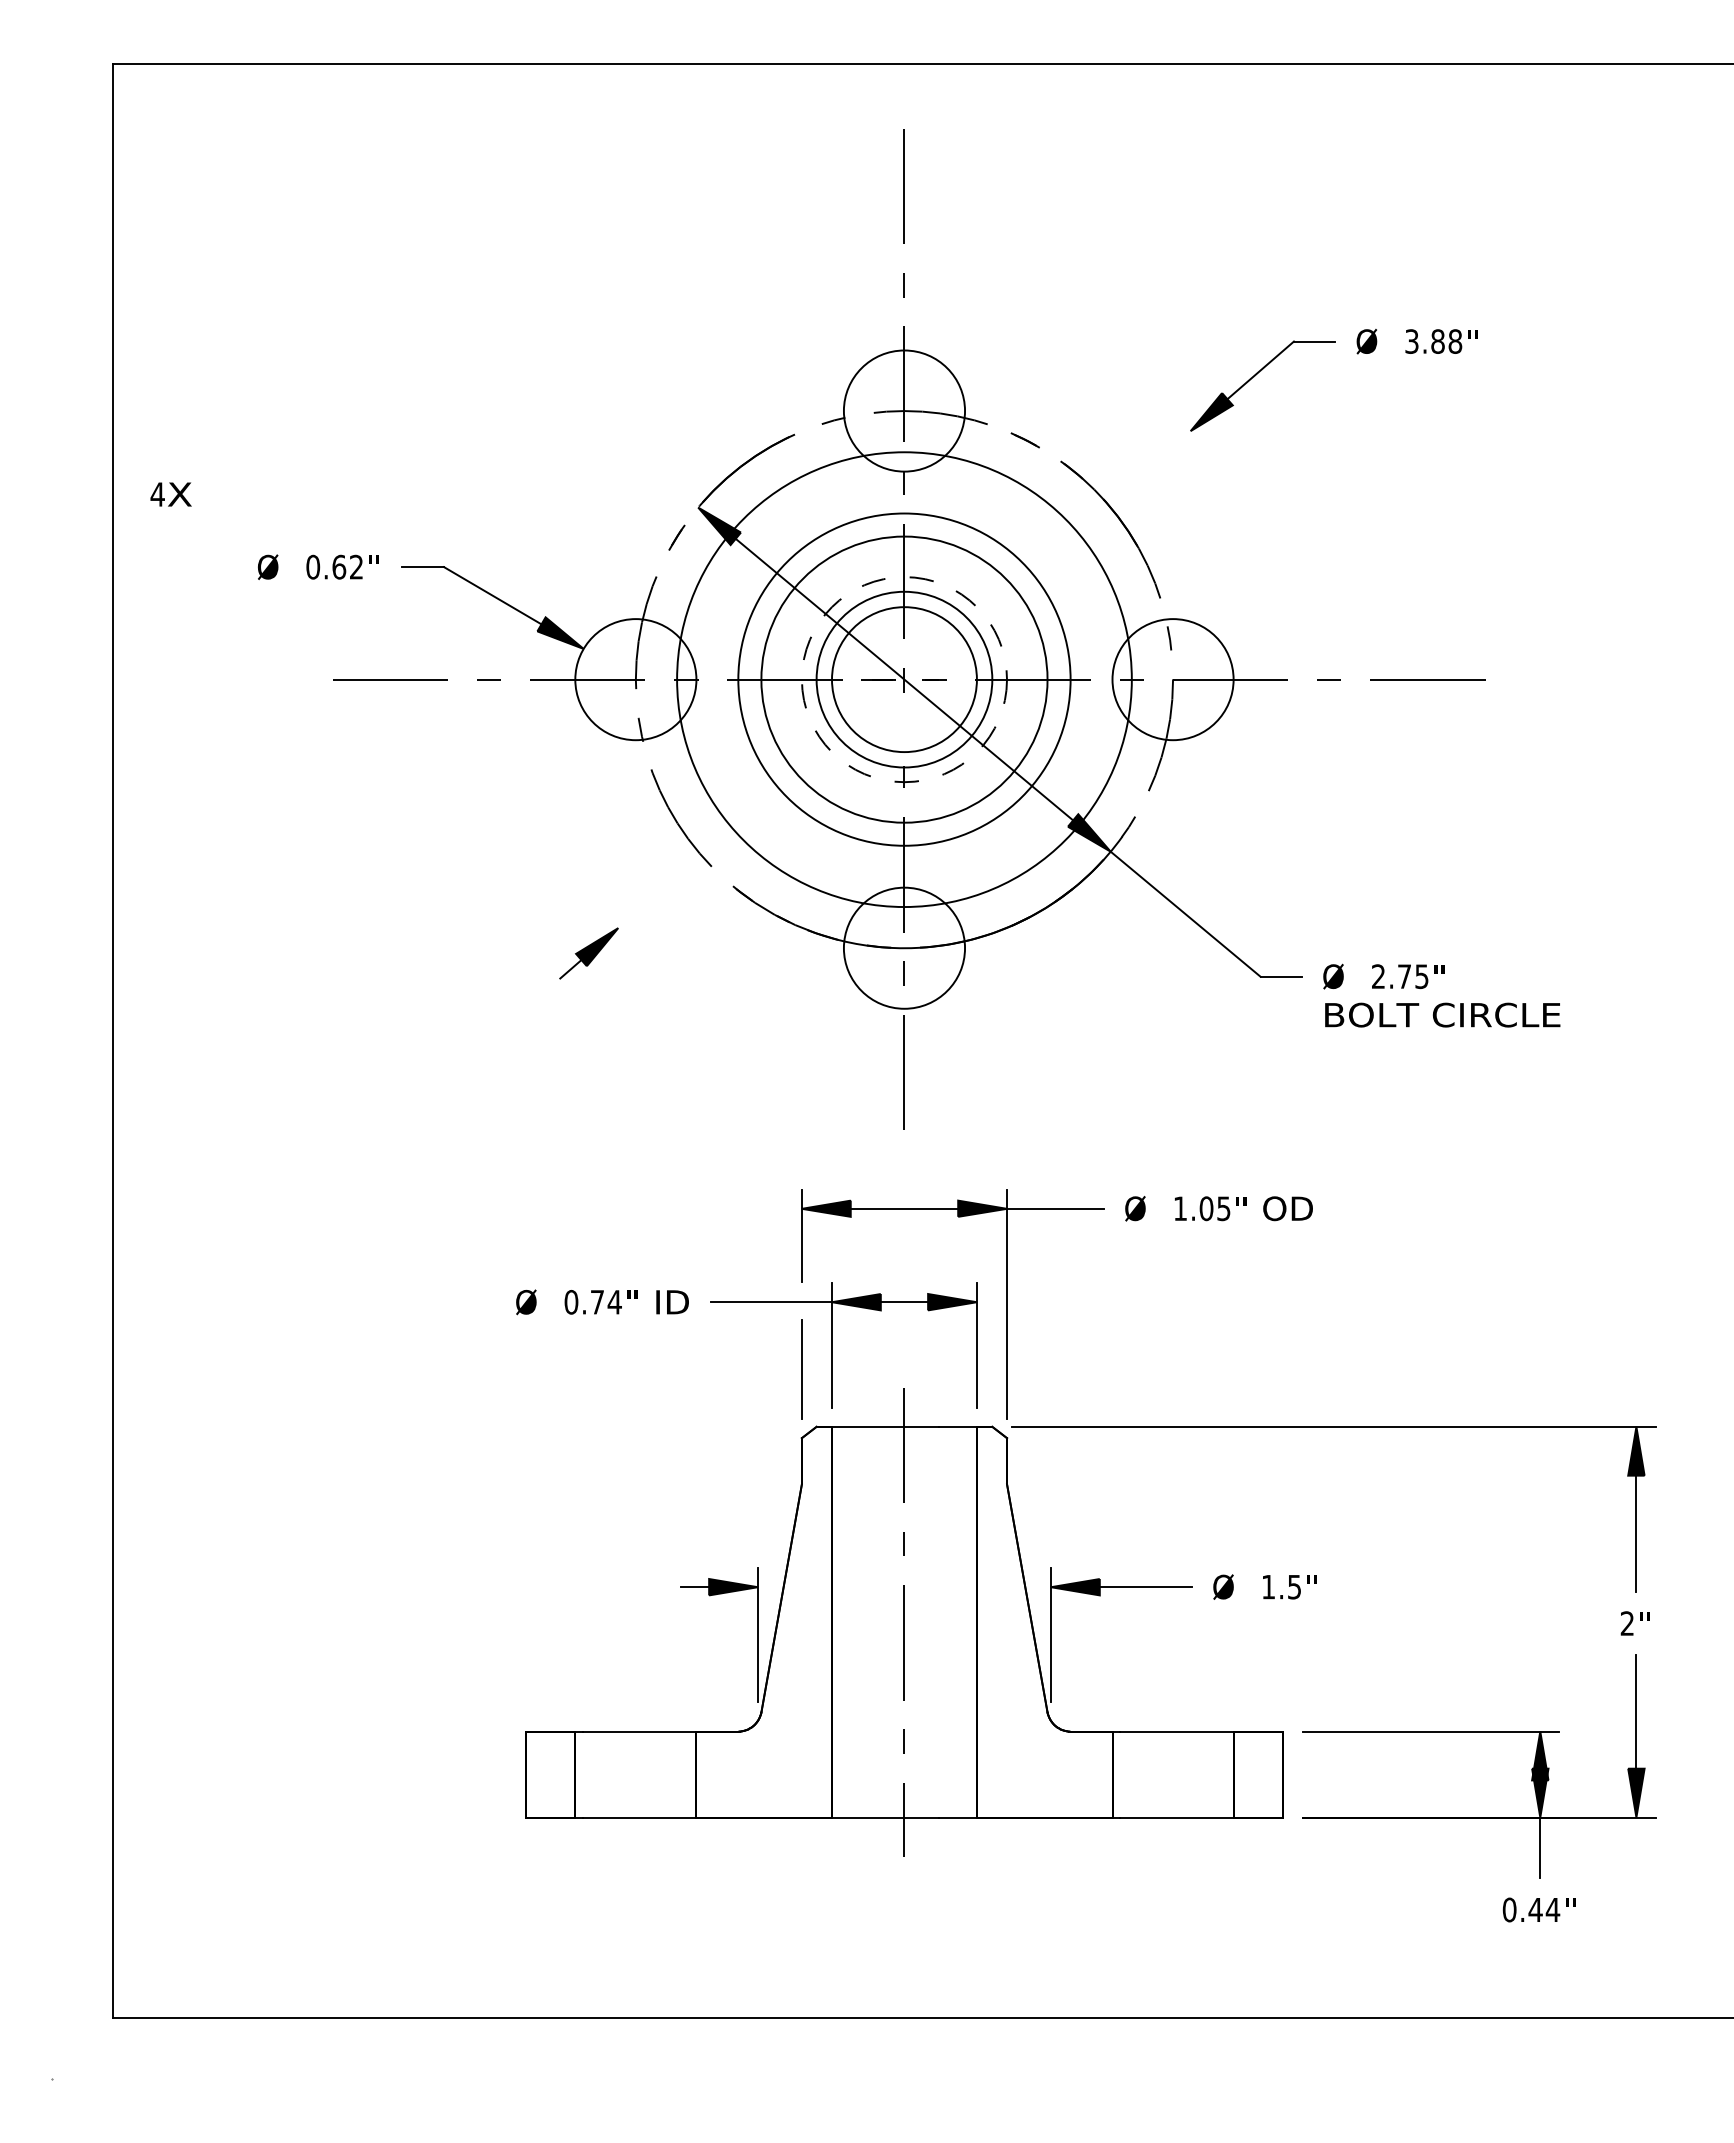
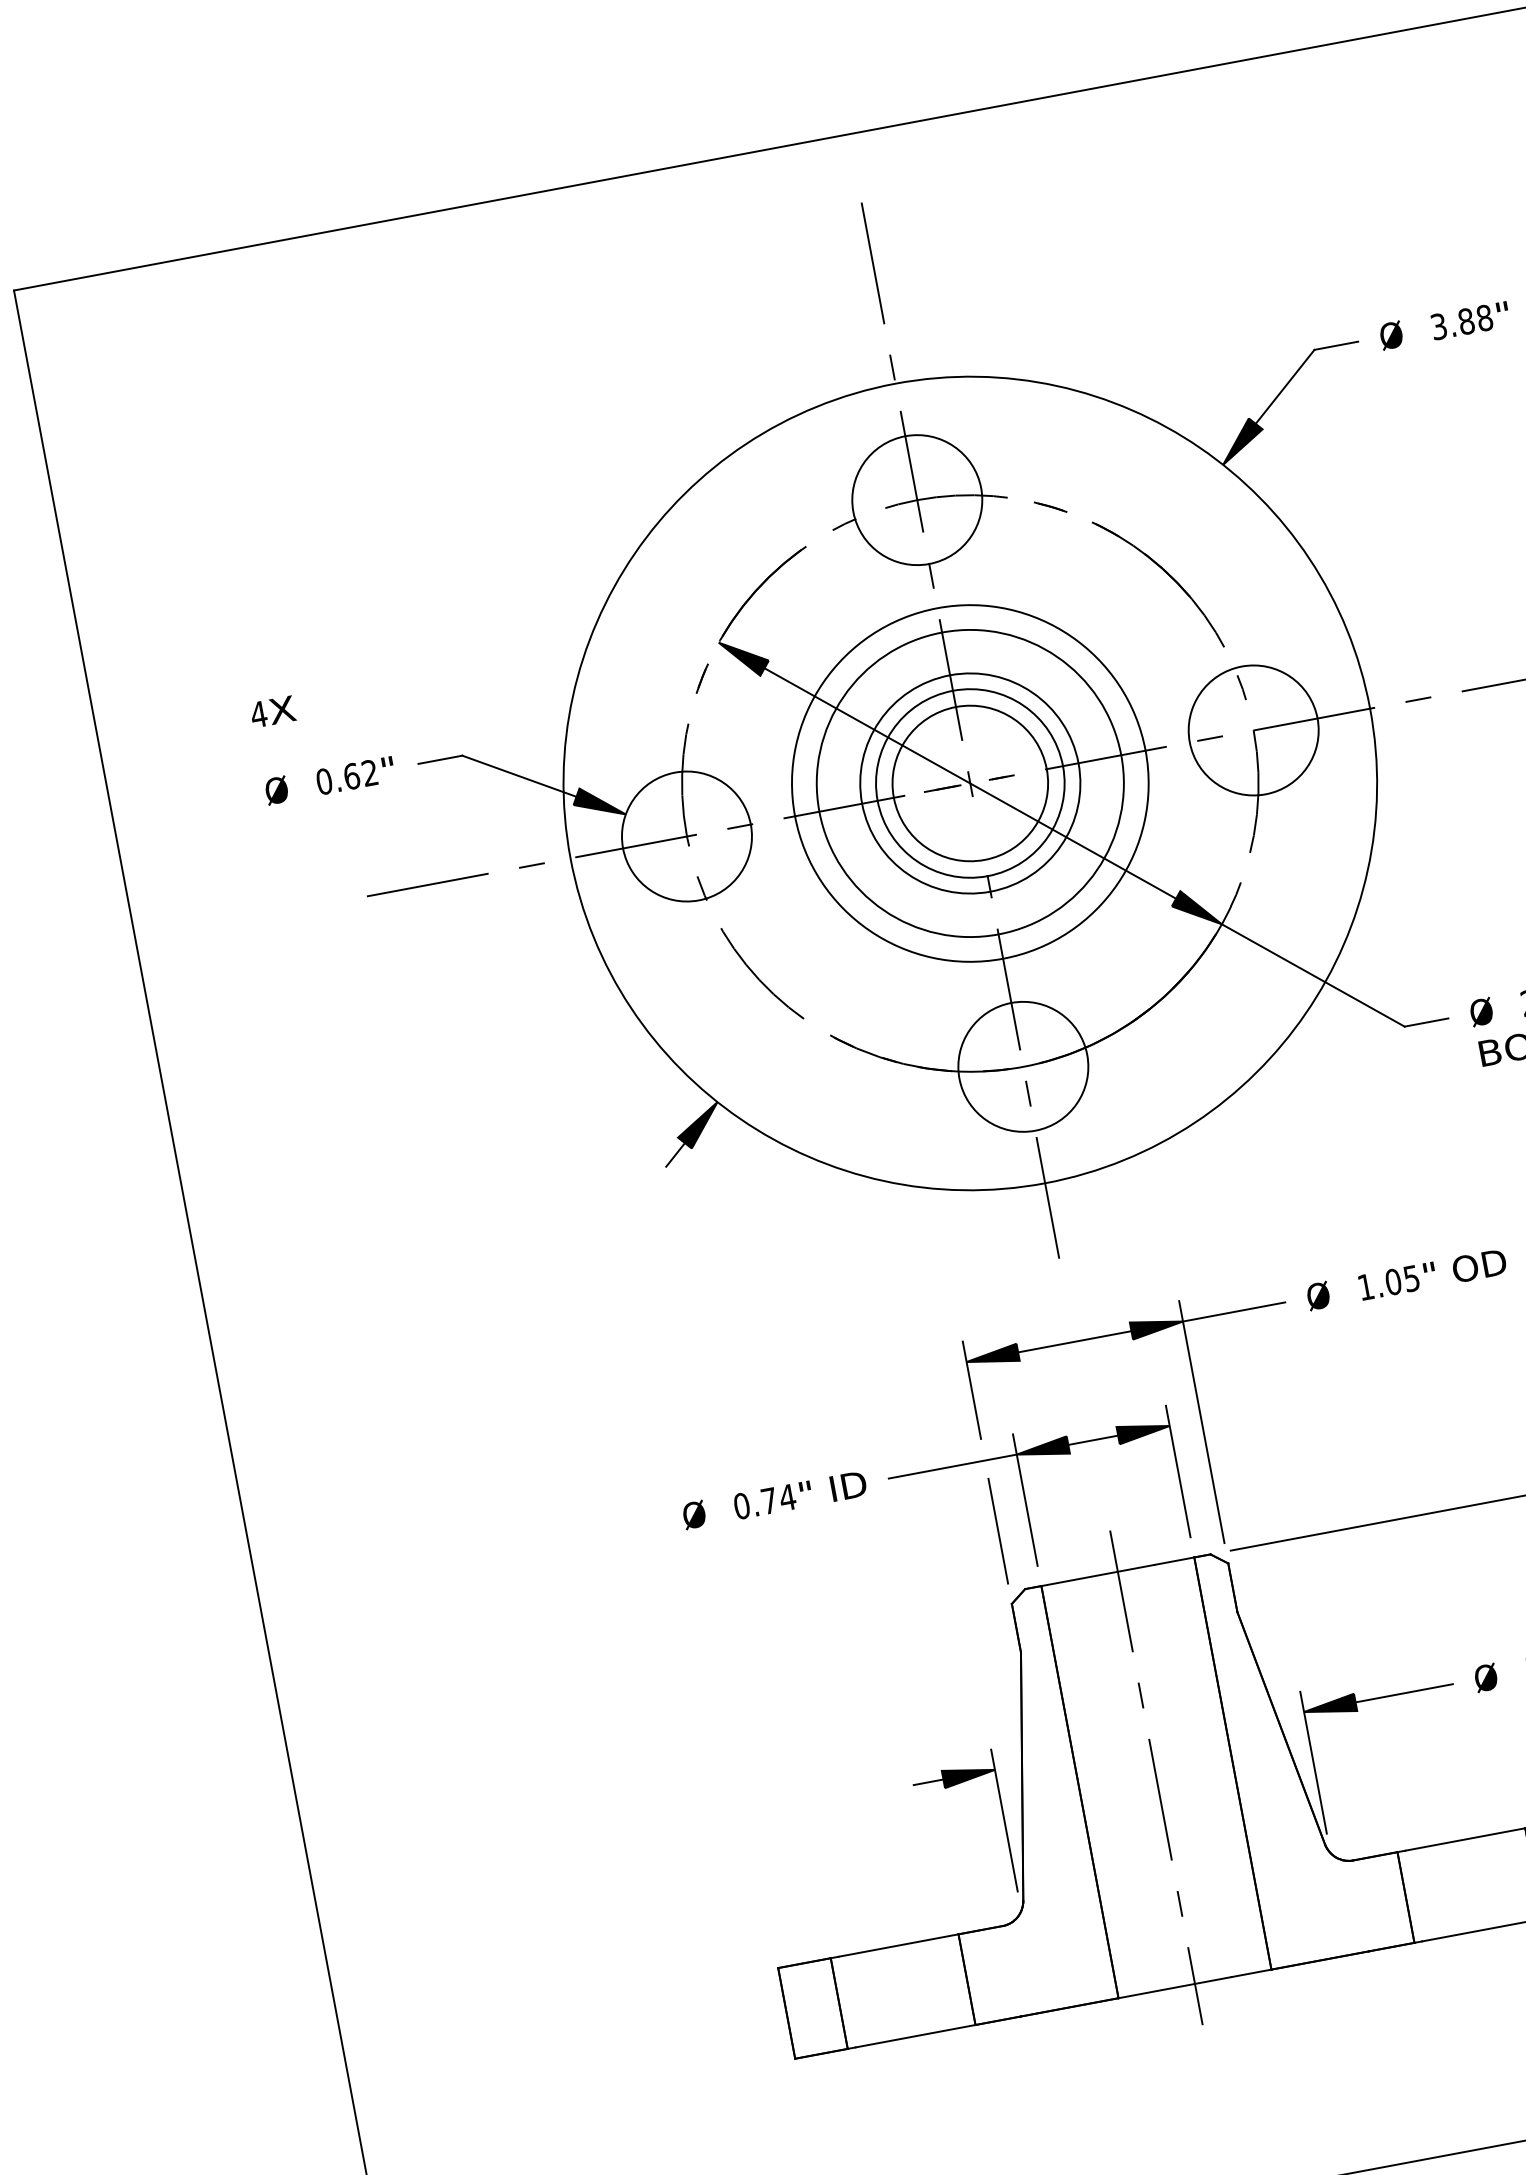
text: (170, 494) -> (272, 711), moved
circle: (904, 679) -> (970, 783), dashed -> solid
circle: (904, 679) -> (970, 783), size x1.67

